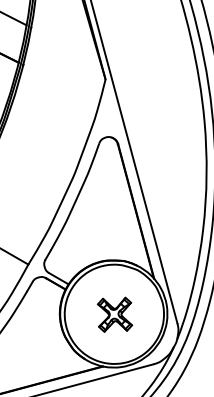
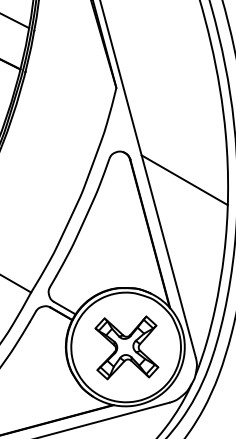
line: (167, 162) -> (184, 179), added
part: (114, 314) -> (126, 347), size x1.67

